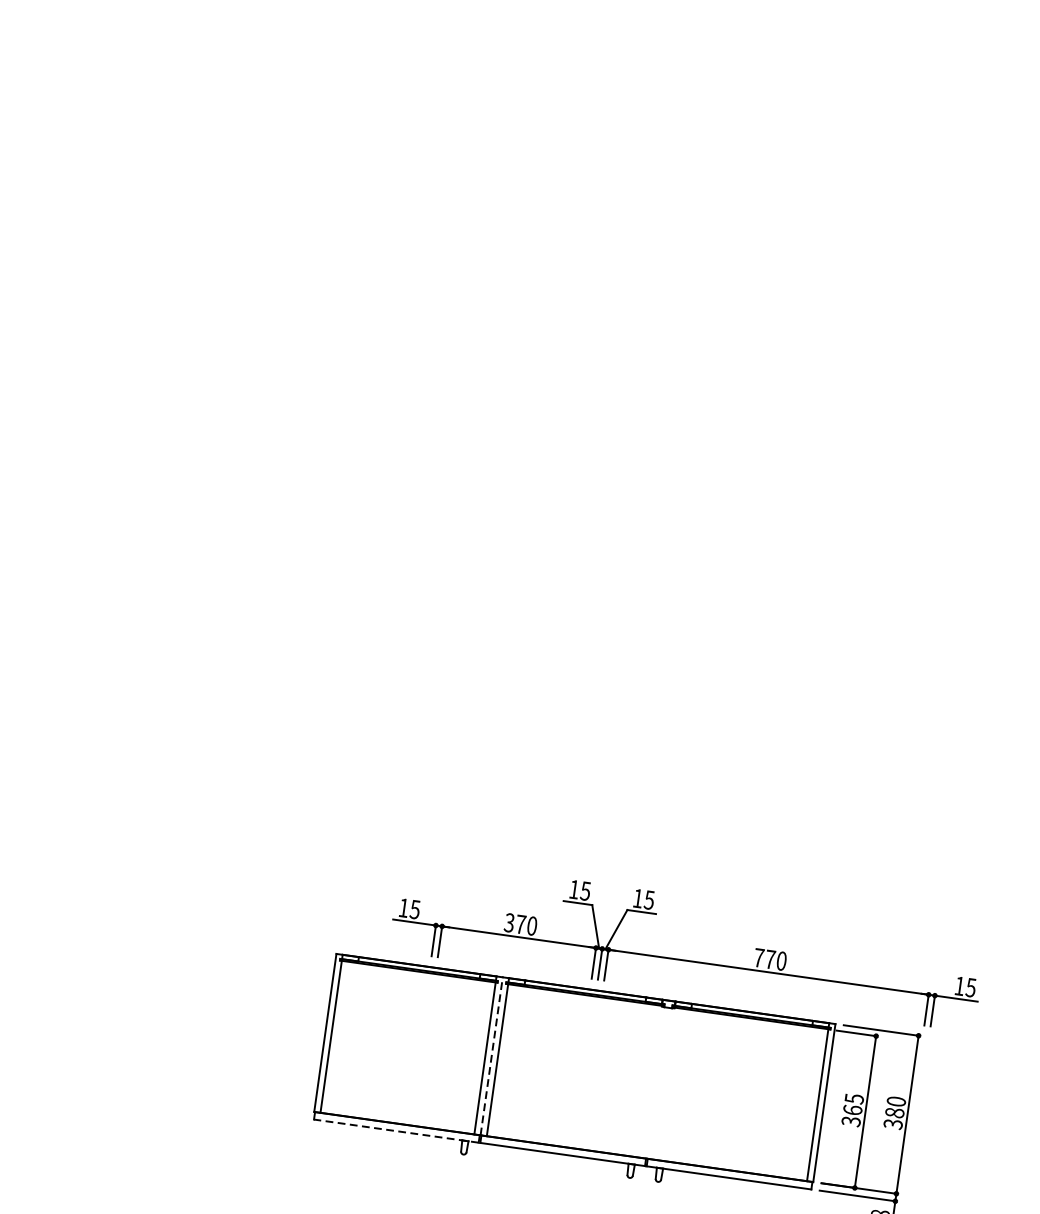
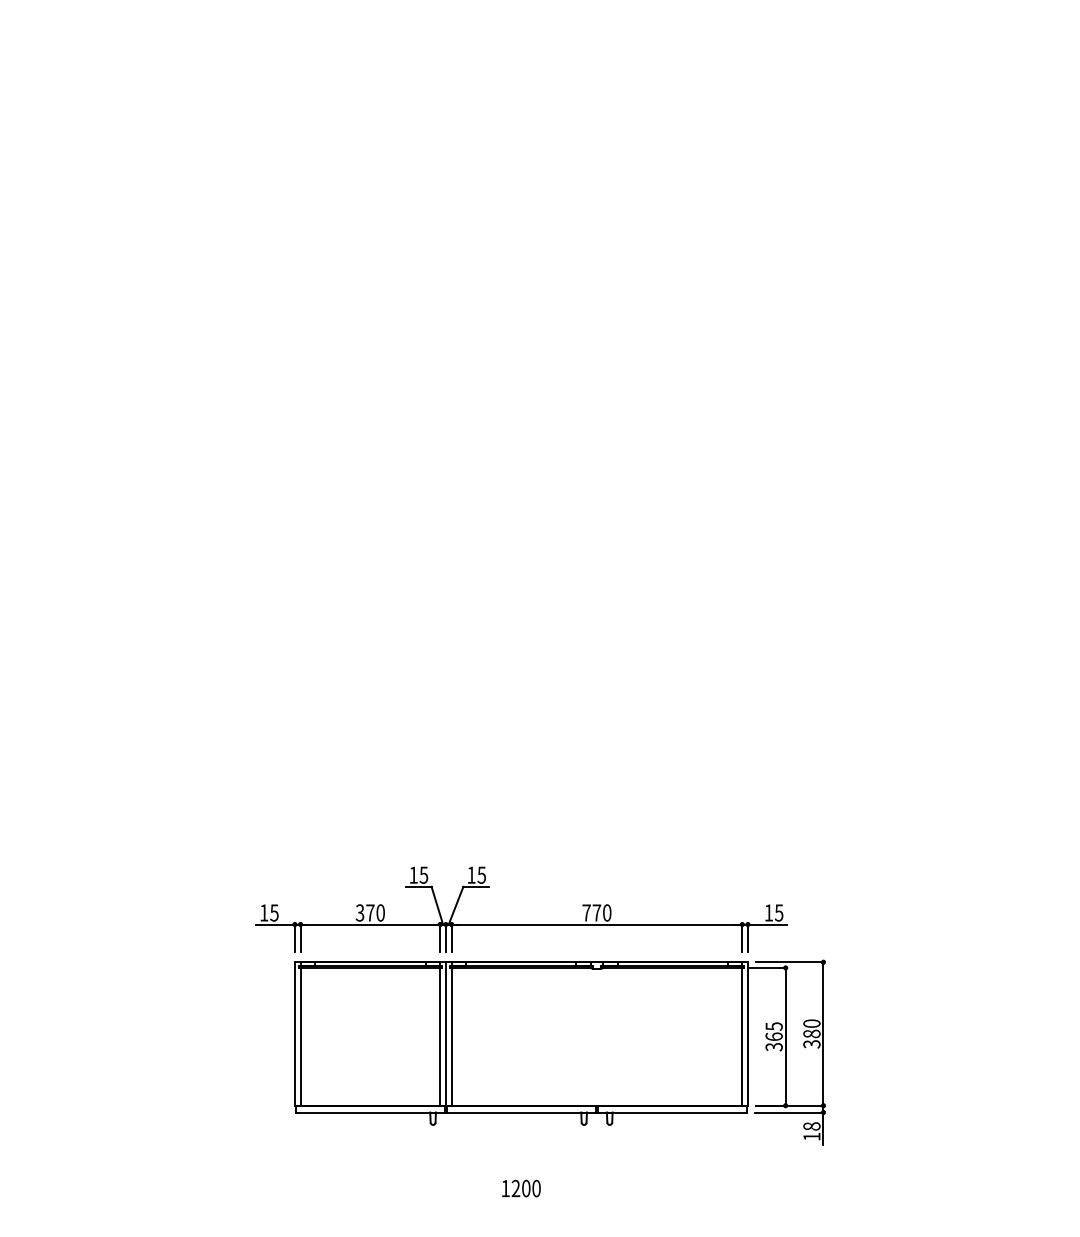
part: (685, 960) -> (521, 924), moved
line: (491, 1055) -> (445, 1033), dashed -> solid
line: (396, 1131) -> (370, 1112), dashed -> solid

